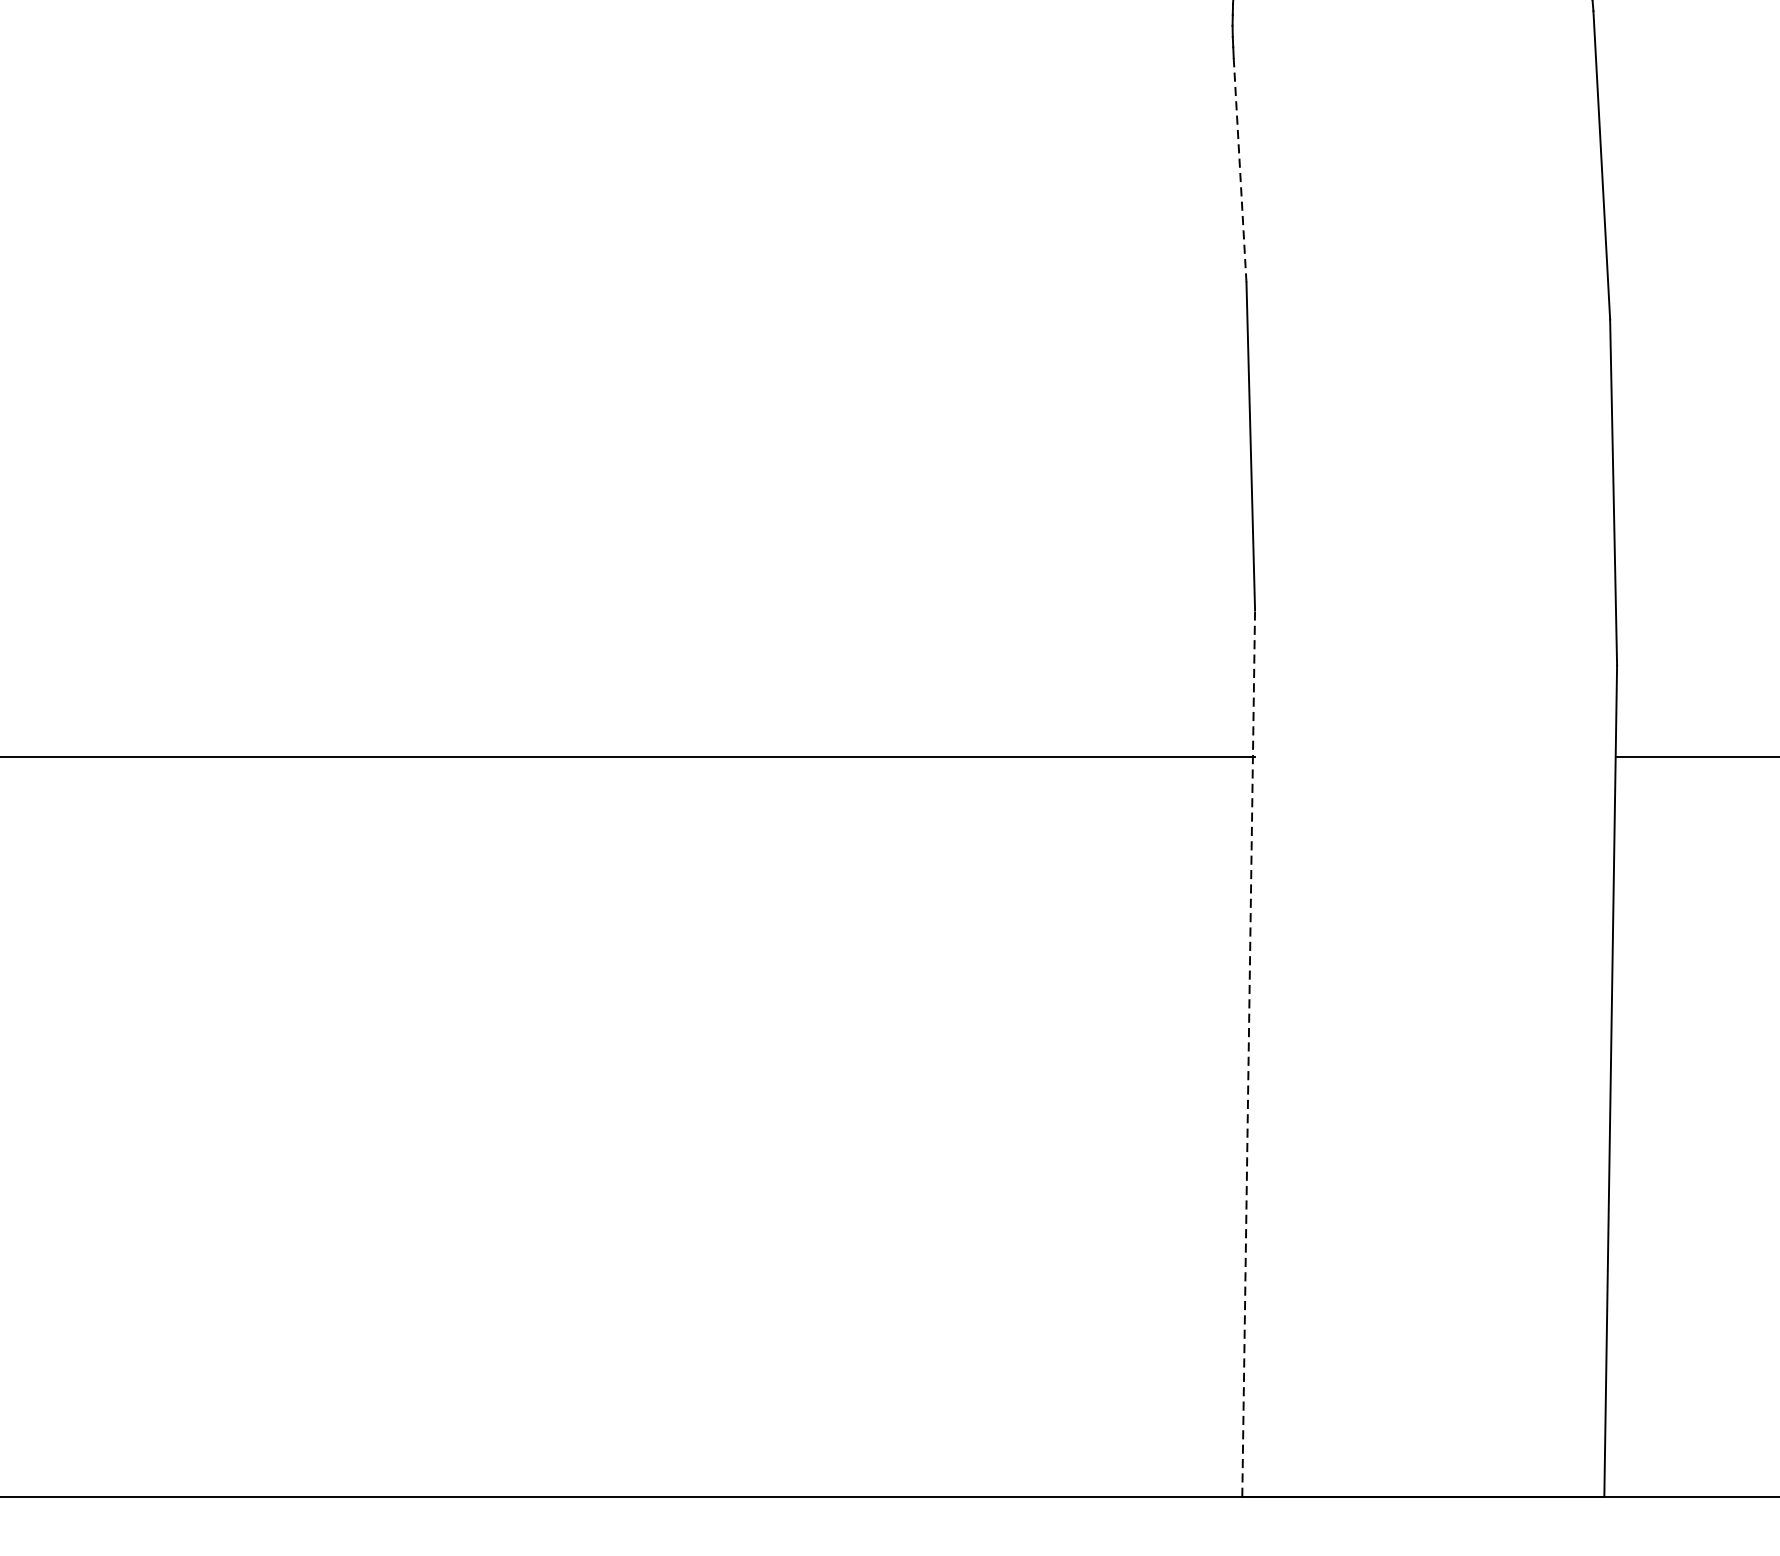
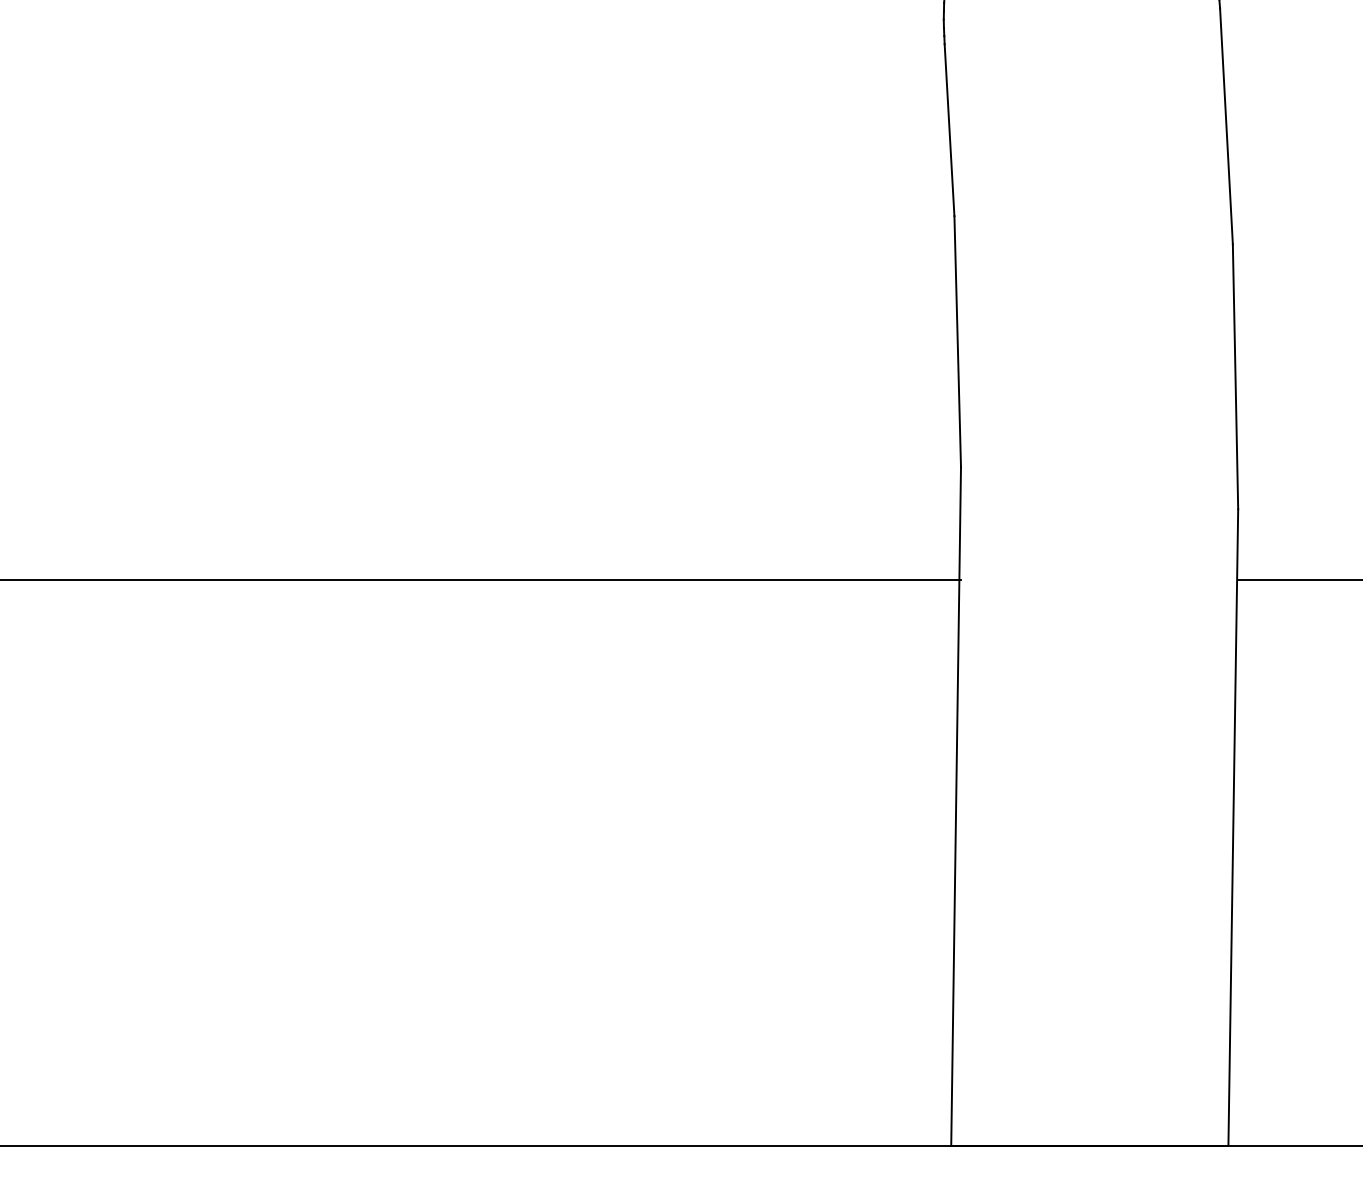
line: (1240, 169) -> (949, 129), dashed -> solid
line: (1249, 1052) -> (956, 805), dashed -> solid

